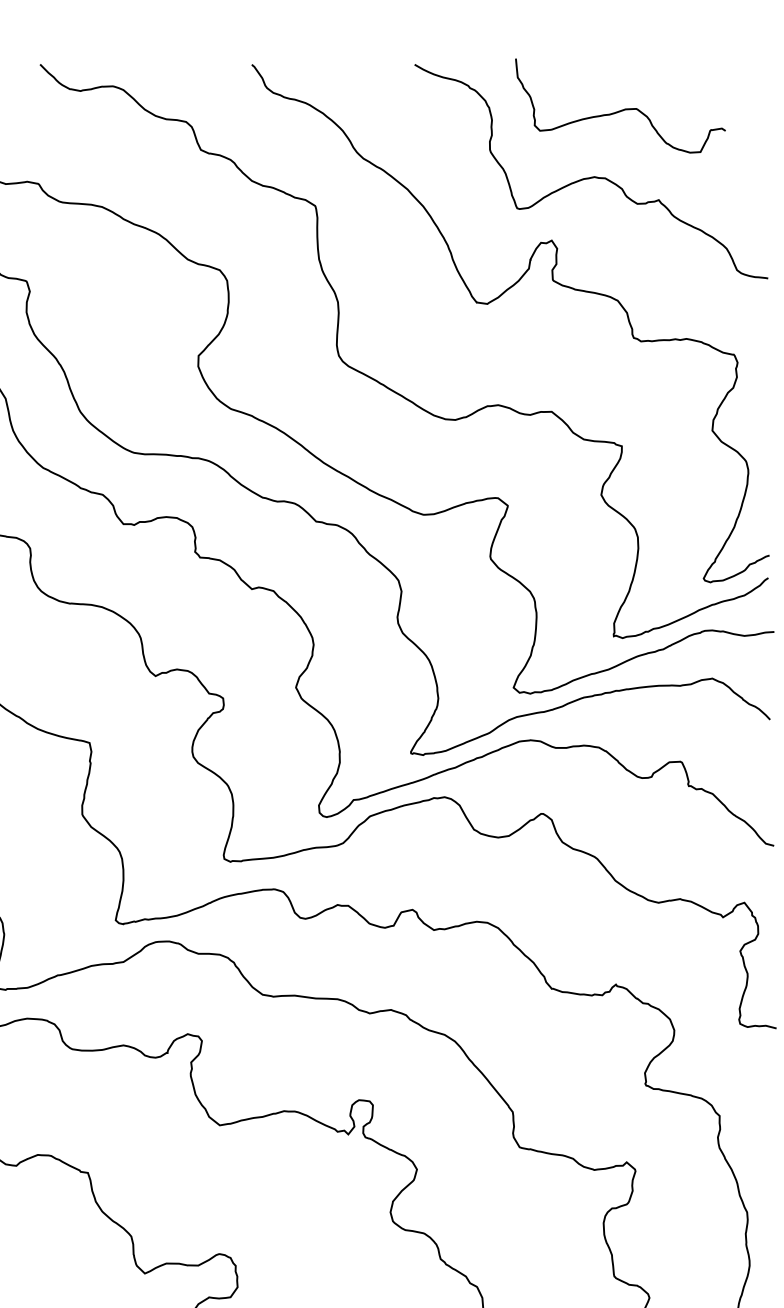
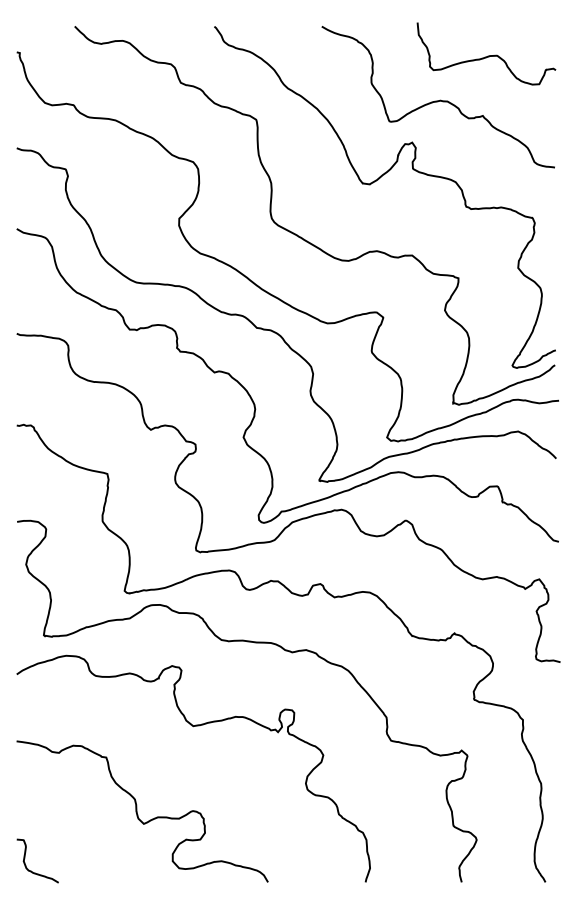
curve: (623, 108) -> (488, 55), moved

